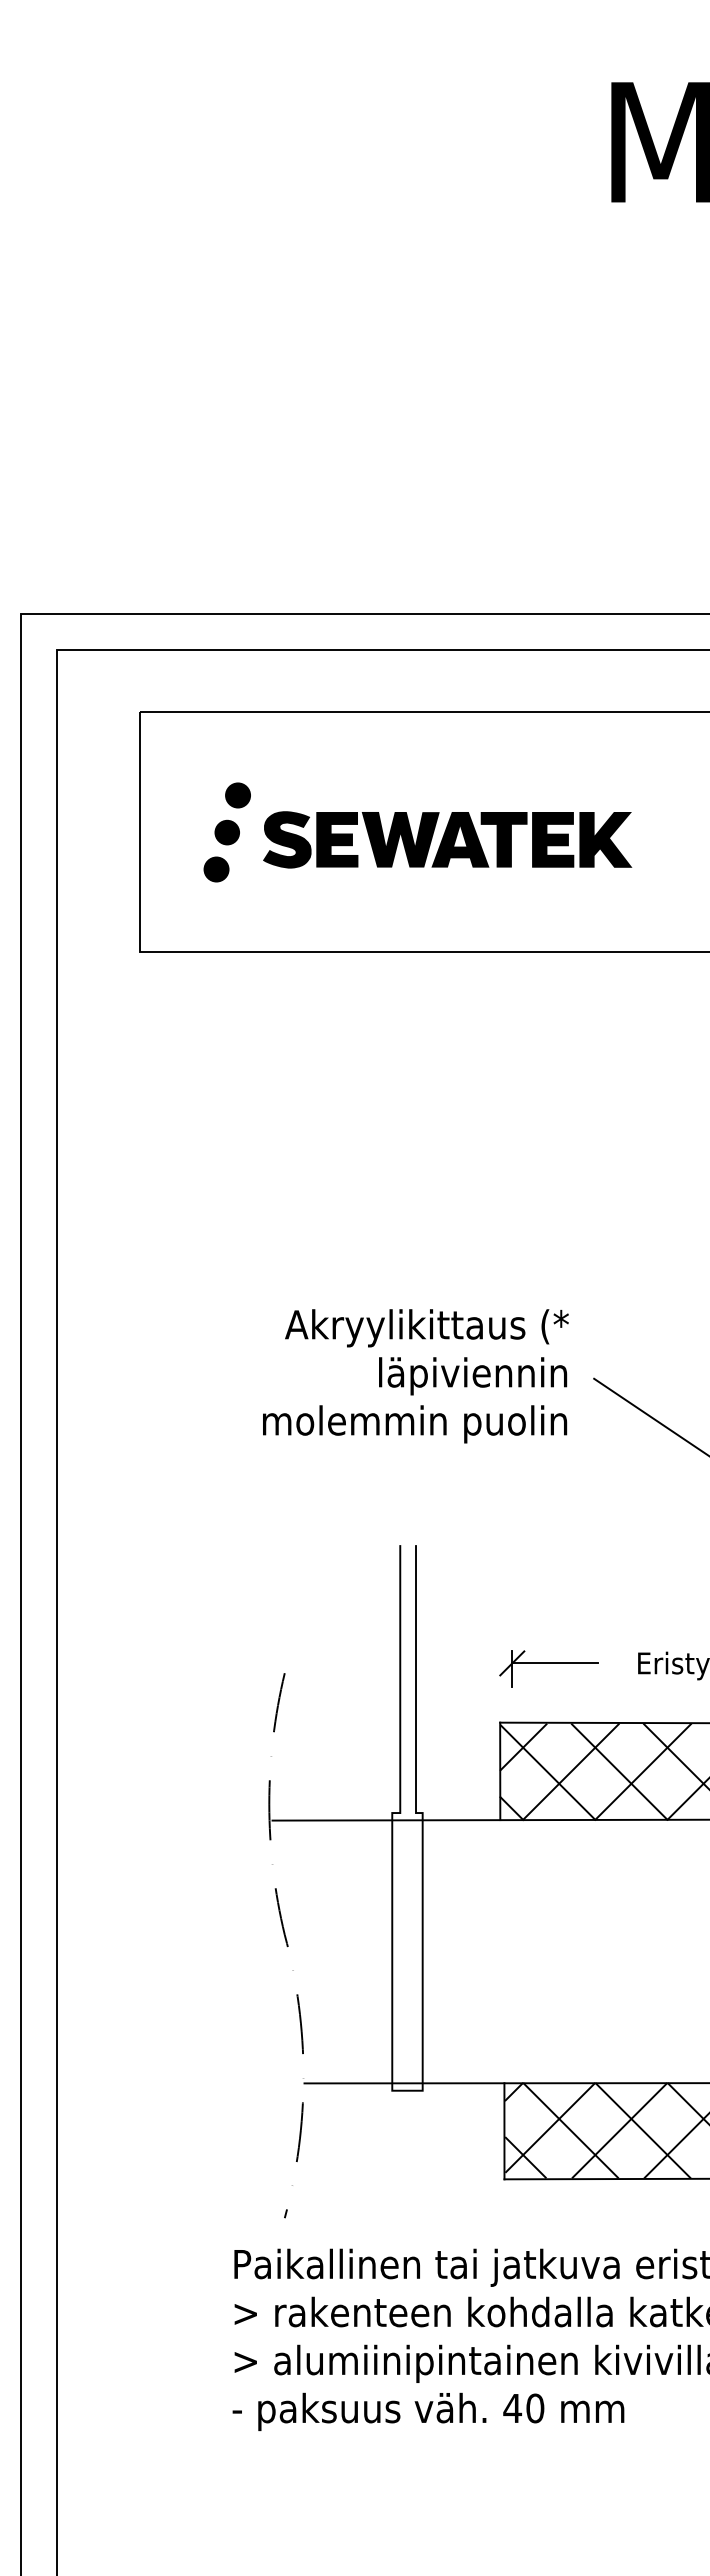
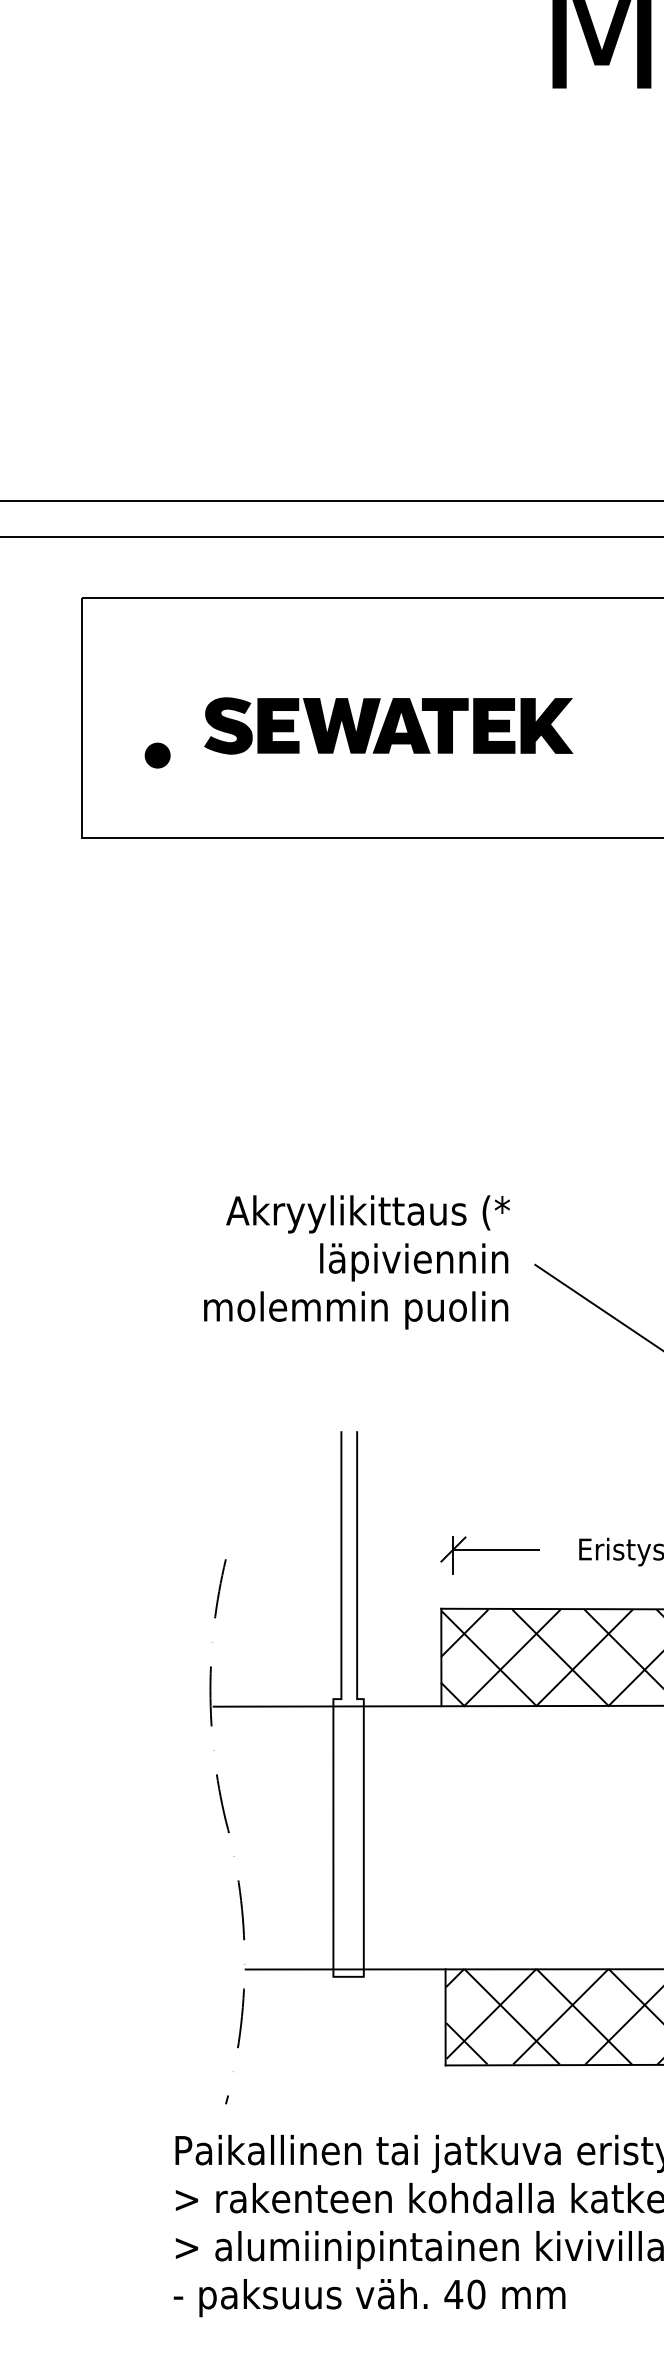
fill: (238, 795) -> (179, 681), removed
fill: (227, 832) -> (168, 718), removed

